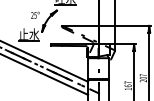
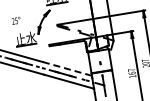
text: (35, 14) -> (16, 19), moved
line: (64, 71) -> (66, 69), solid -> dashed

